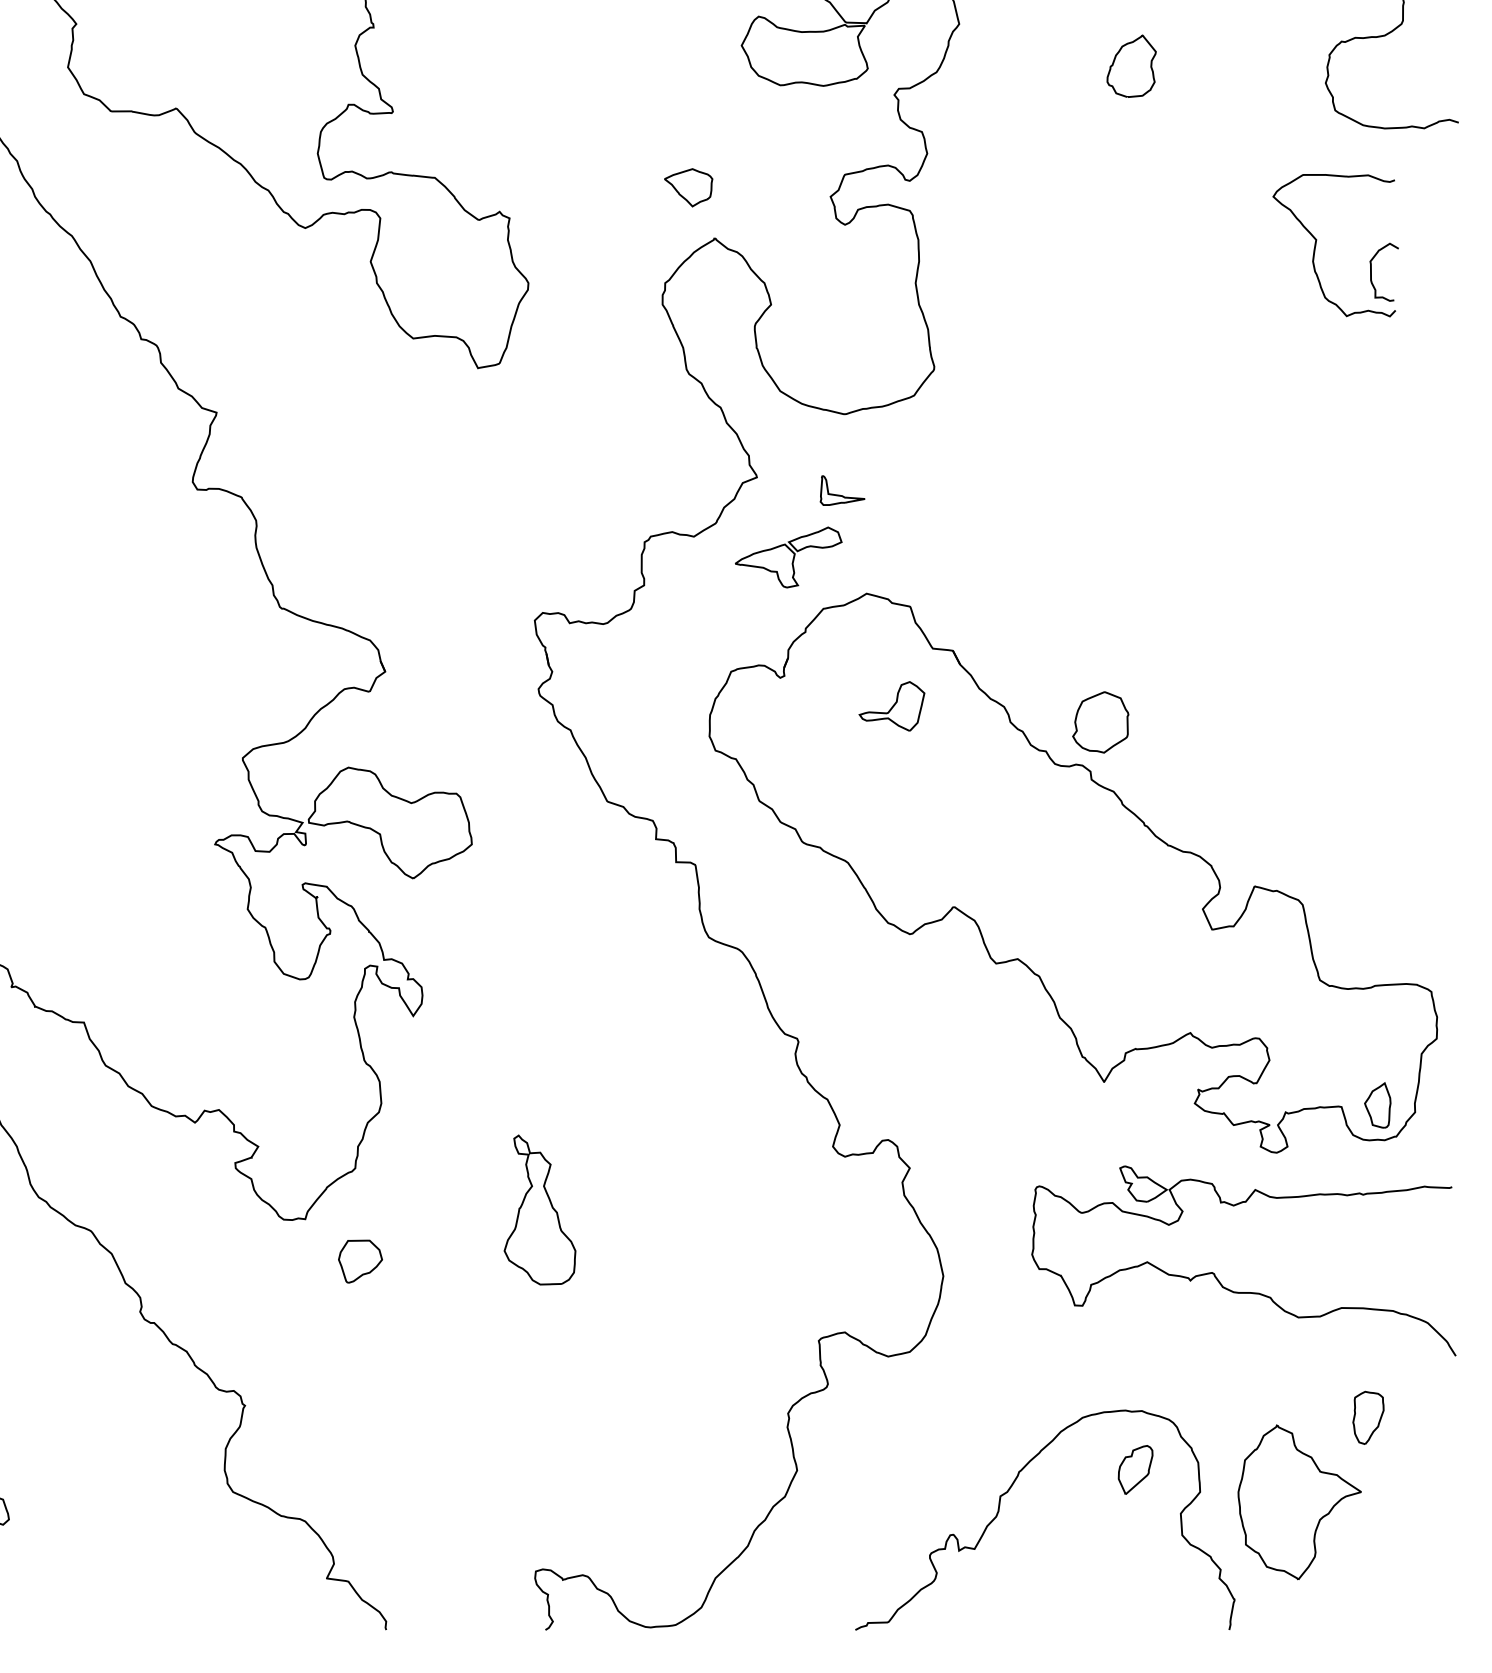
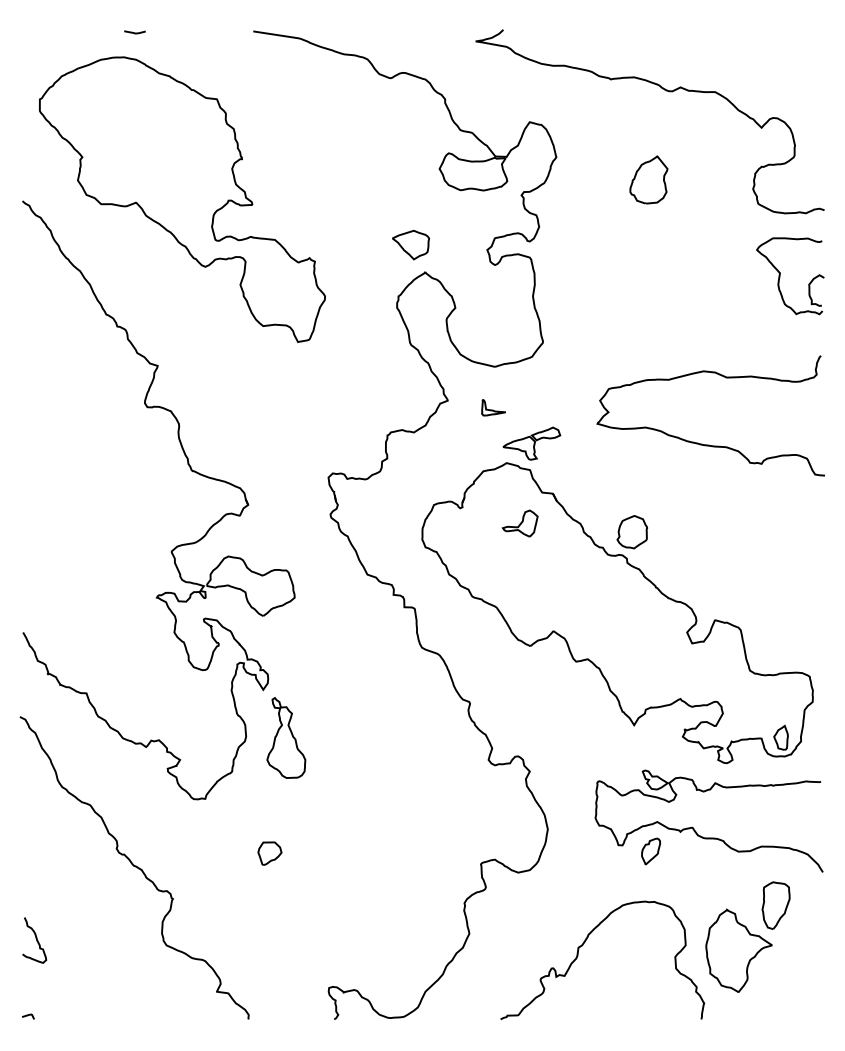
part: (1130, 65) -> (648, 179), size x1.43
part: (689, 188) -> (411, 245), size x1.43
part: (1317, 246) -> (780, 276), moved
part: (788, 557) -> (531, 443), moved
curve: (1244, 559) -> (709, 444), added
part: (540, 1209) -> (286, 737), moved
part: (359, 1261) -> (269, 853), moved
part: (1367, 1417) -> (775, 905), size x1.67
part: (1134, 1469) -> (650, 851), moved

